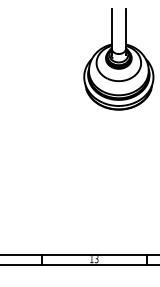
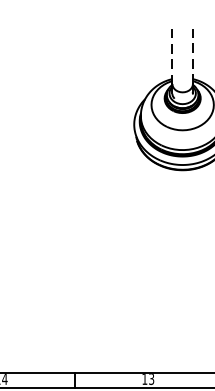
line: (111, 28) -> (172, 56), solid -> dashed
line: (126, 28) -> (193, 56), solid -> dashed

